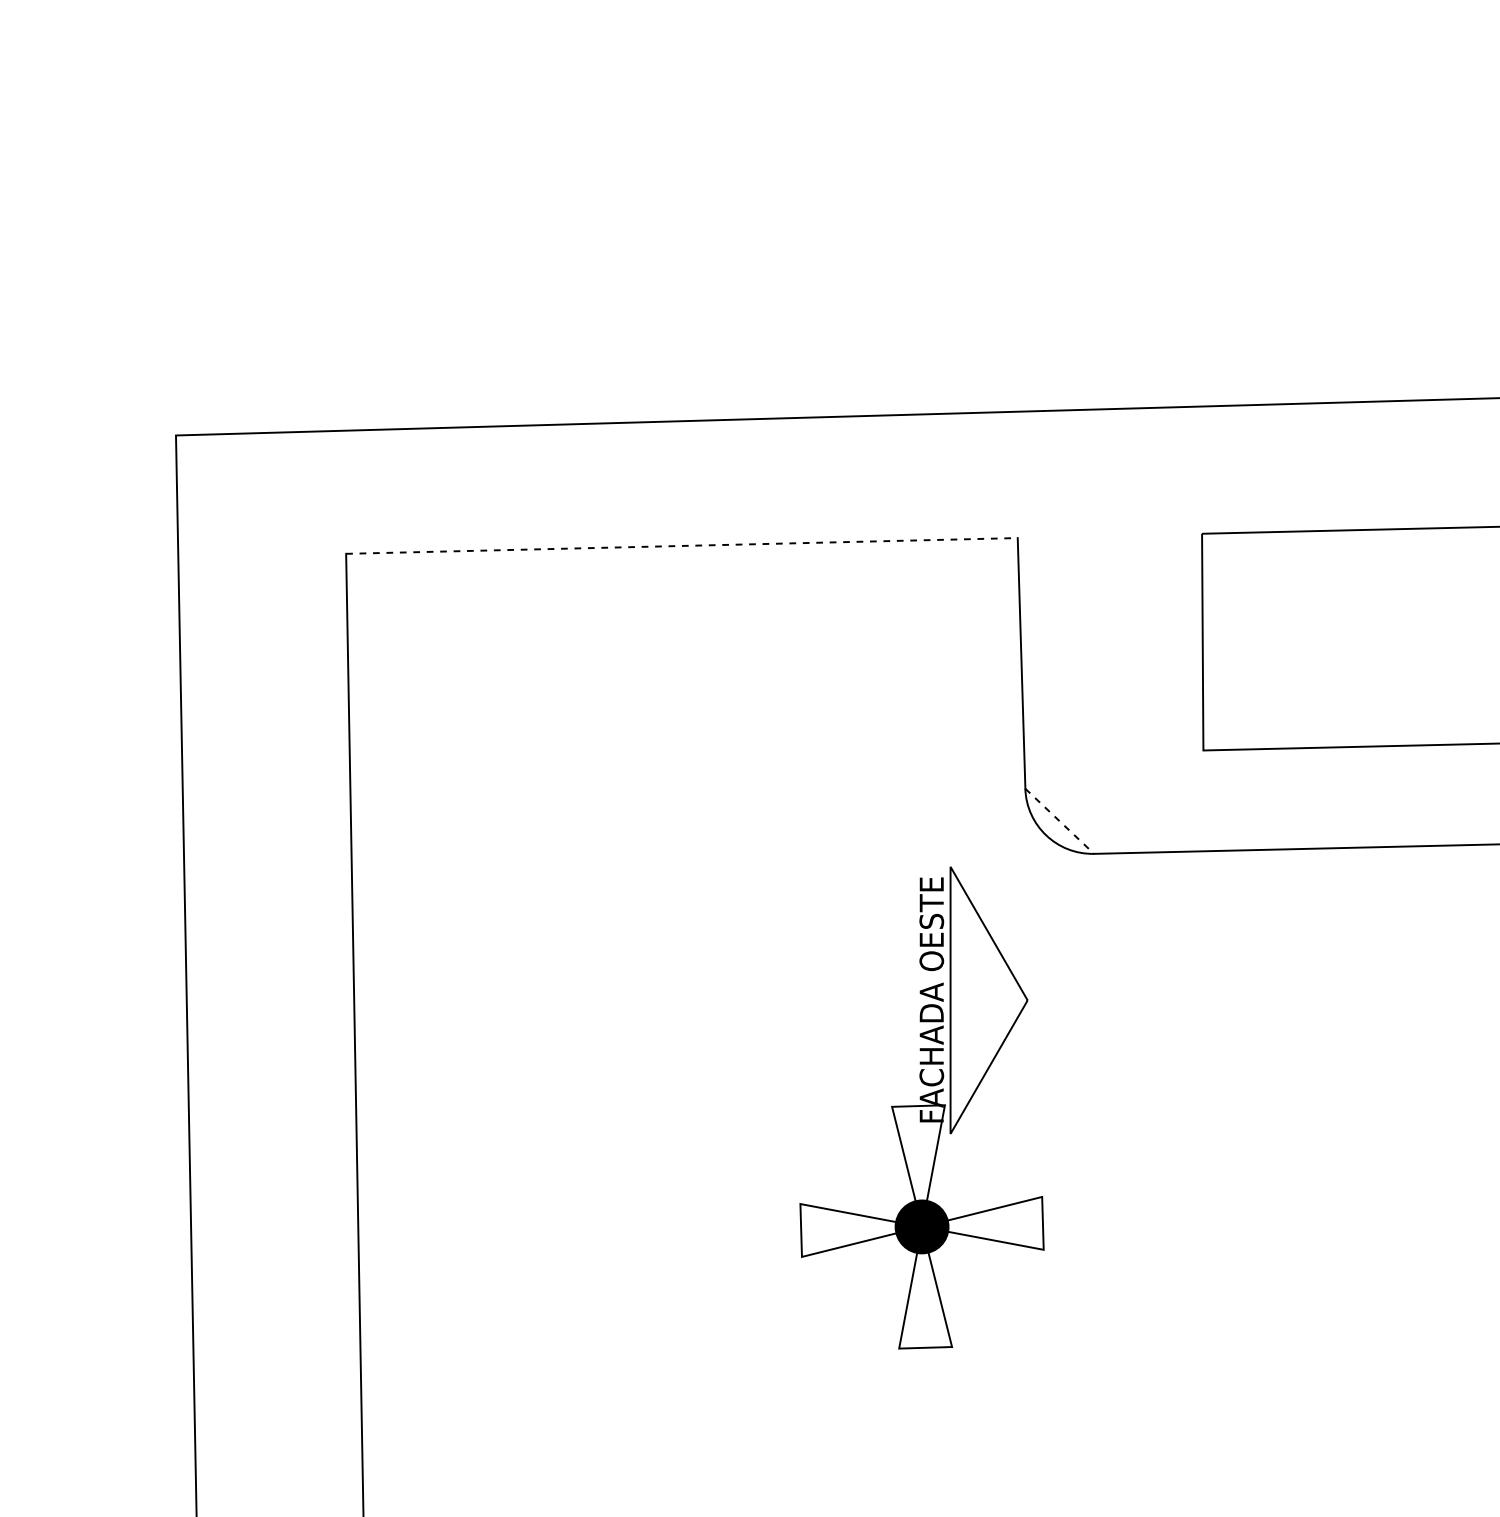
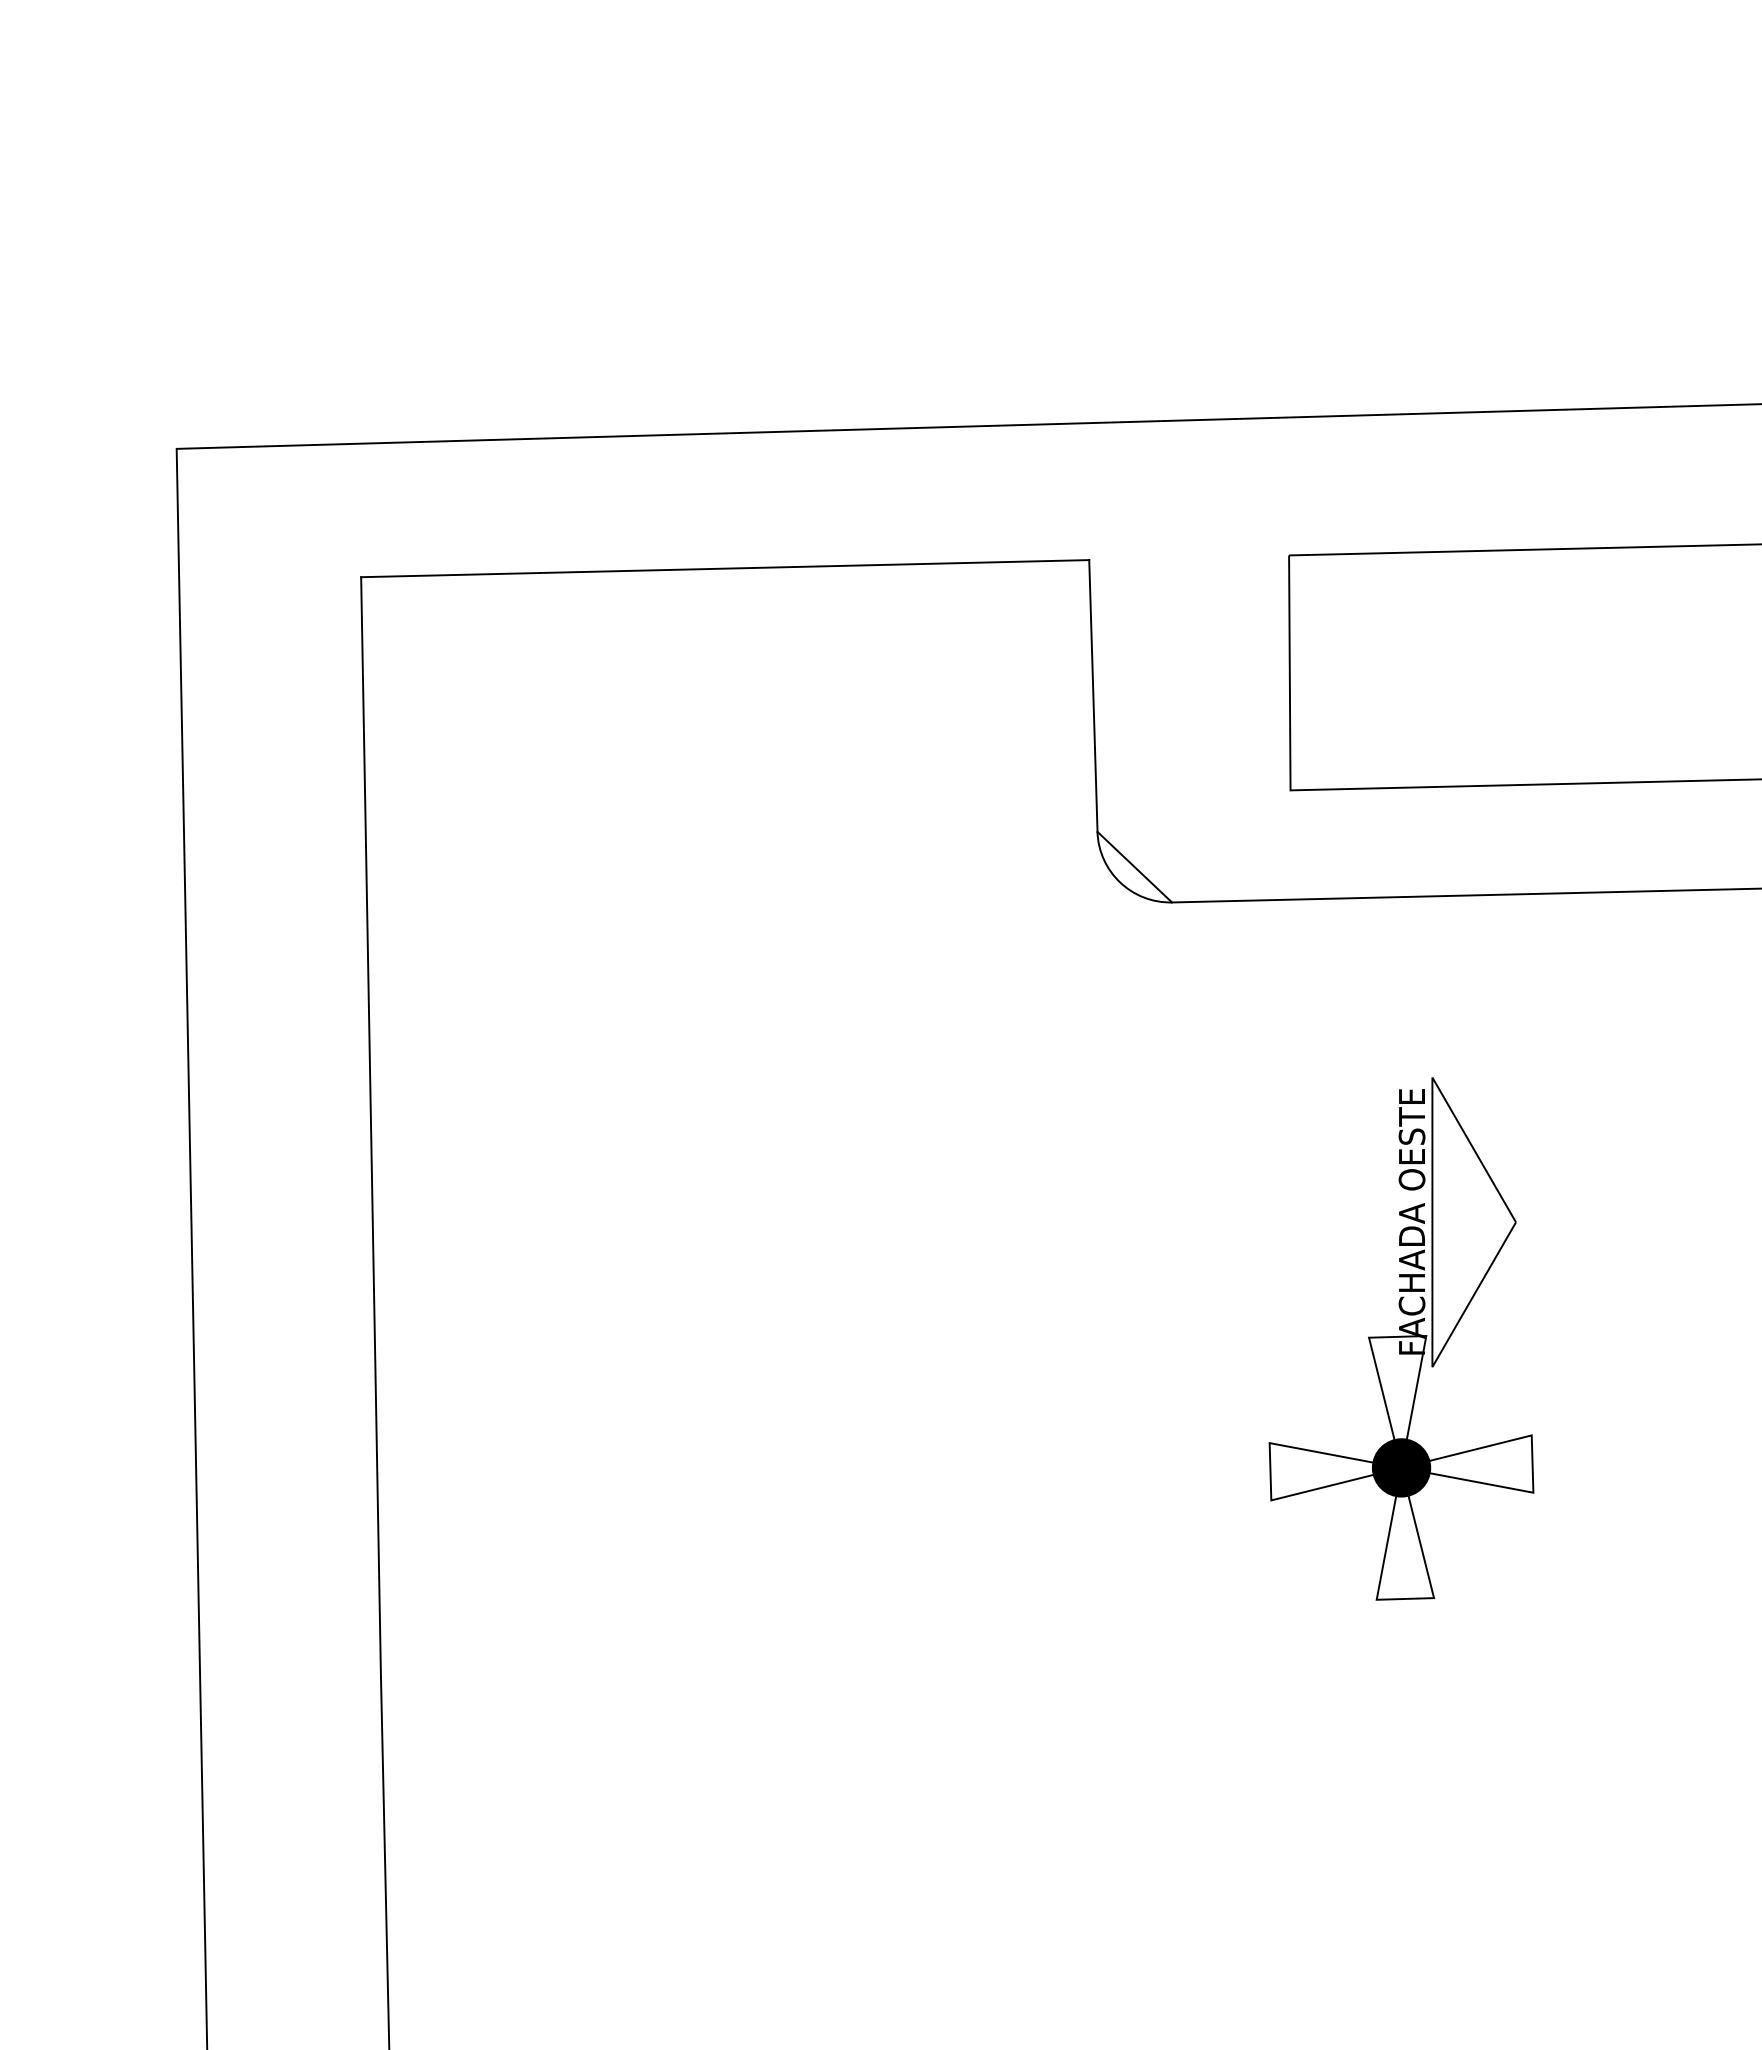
line: (682, 545) -> (725, 568), dashed -> solid
line: (1060, 821) -> (1135, 867), dashed -> solid
part: (922, 1107) -> (1401, 1338), moved

